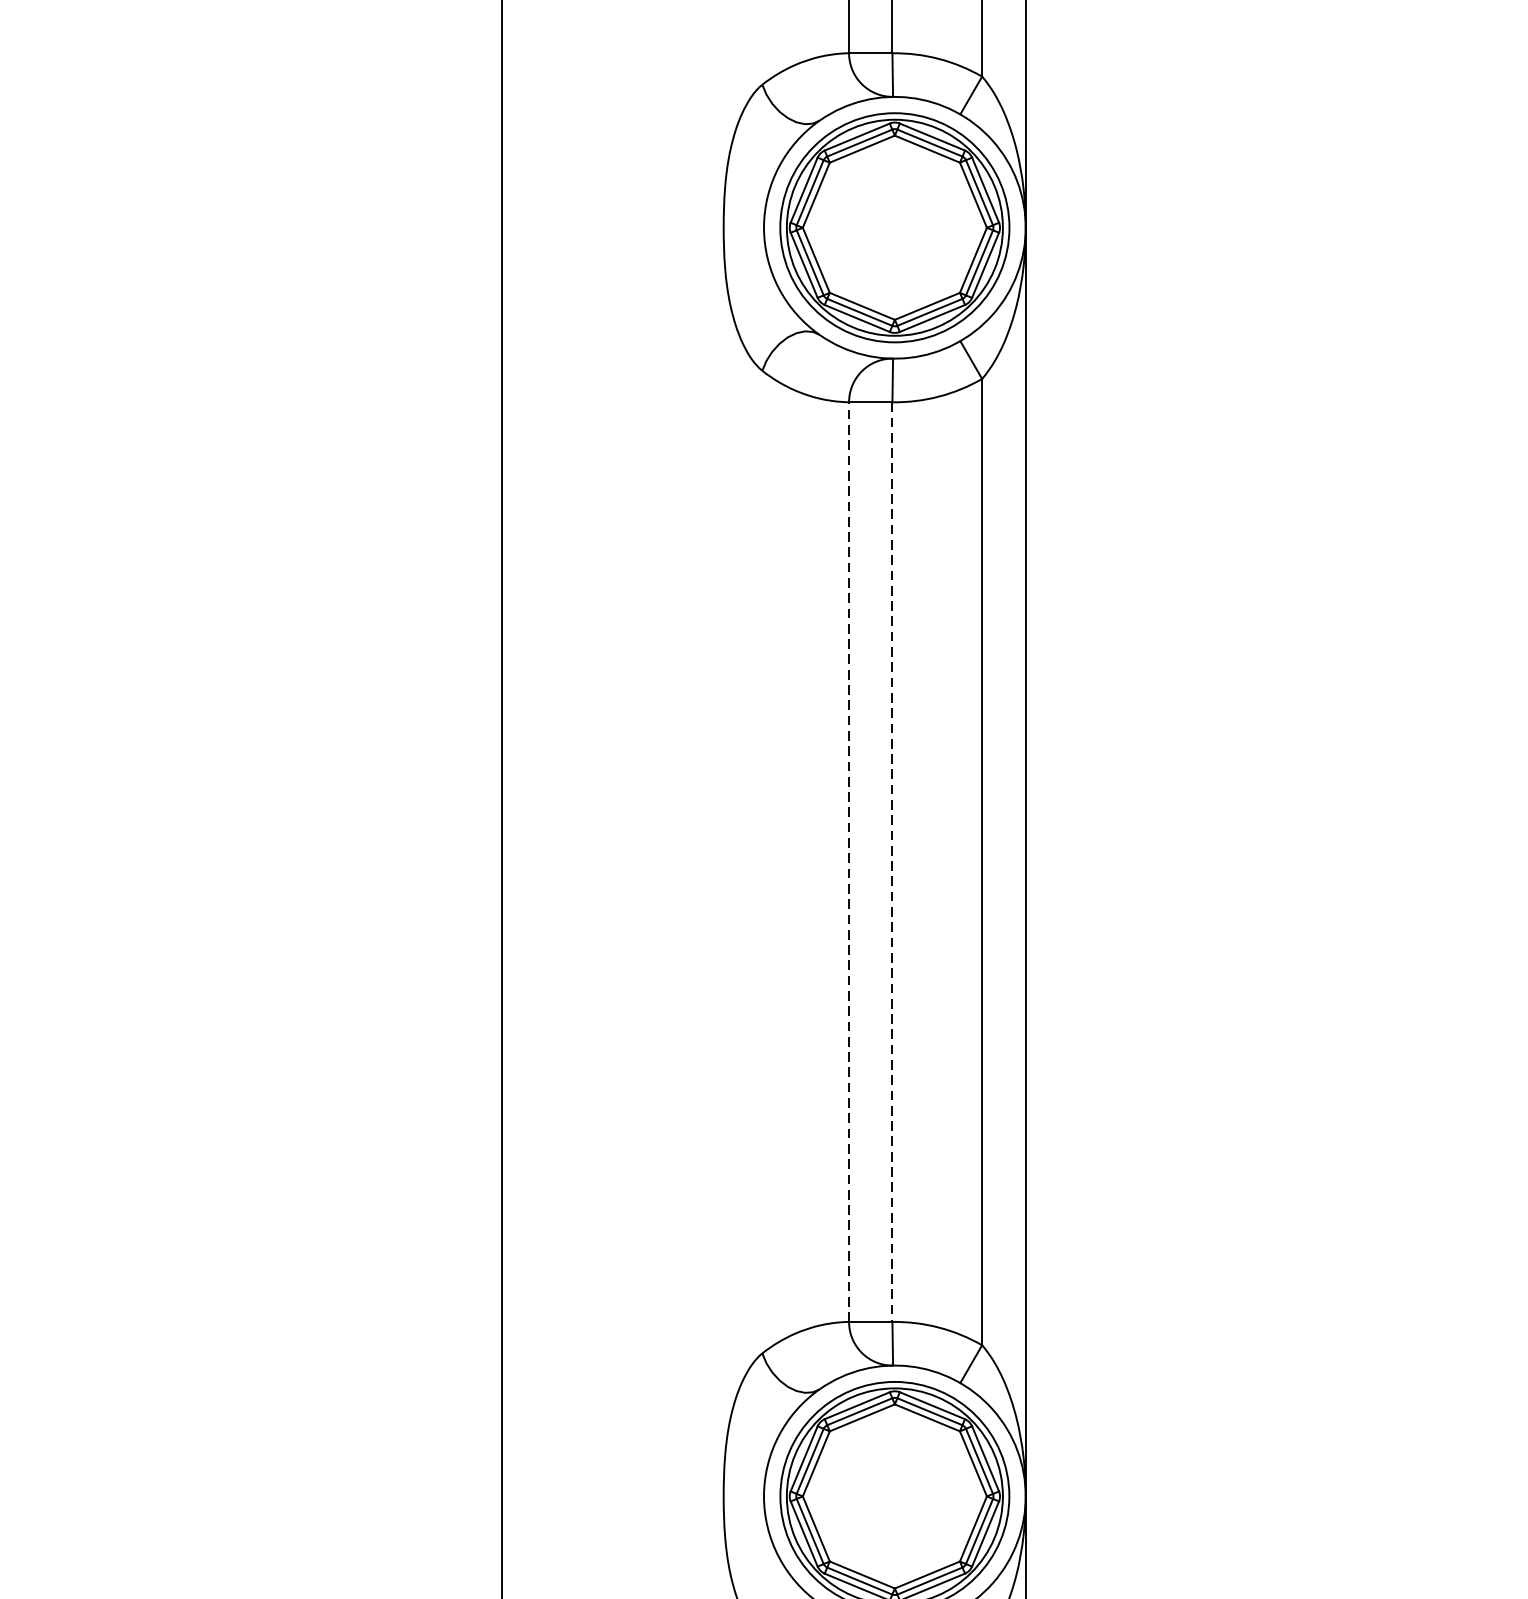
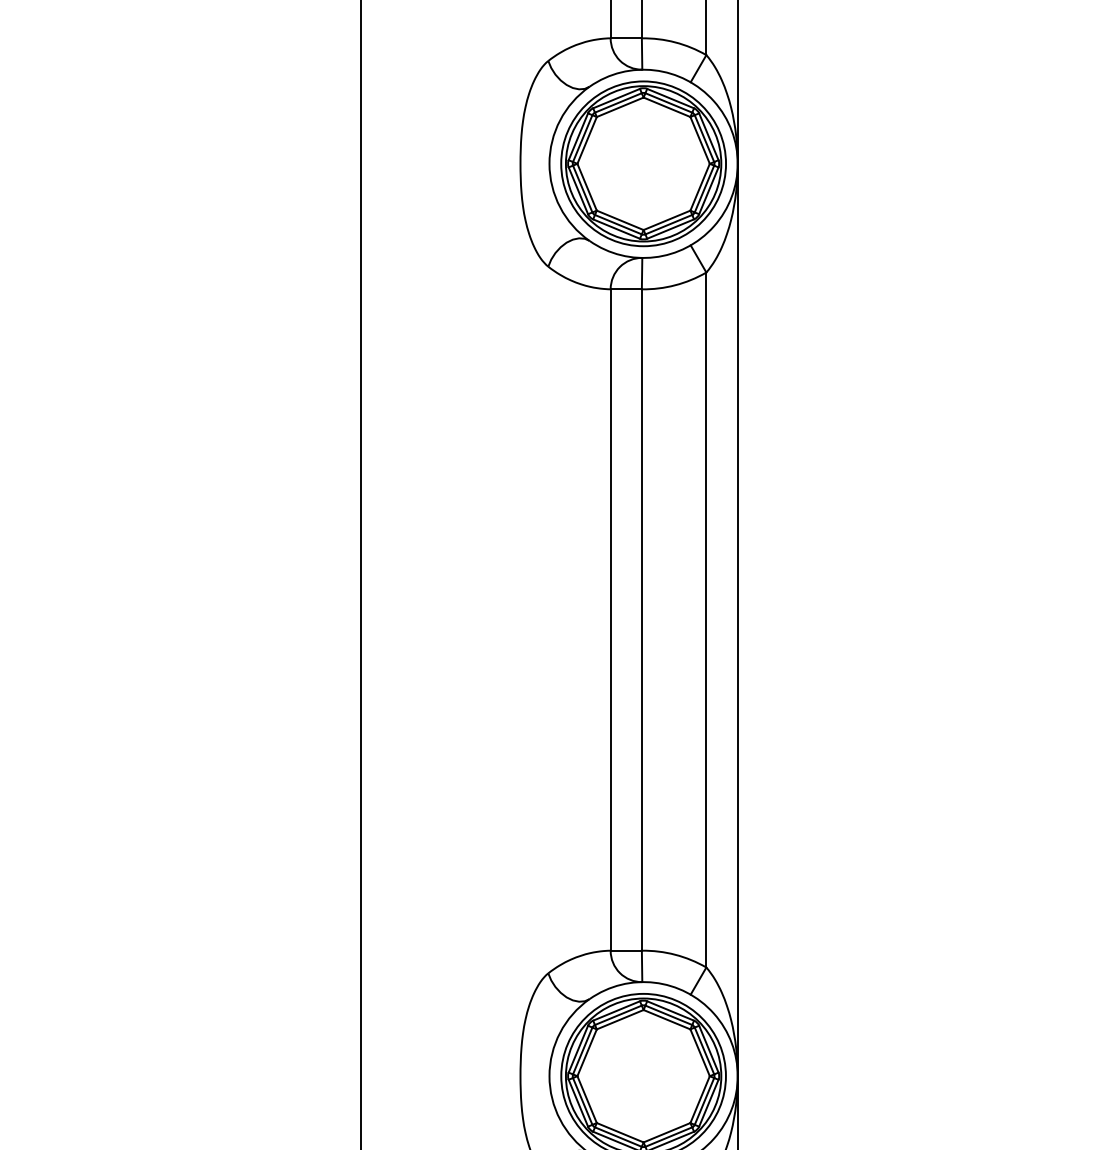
line: (848, 862) -> (610, 620), dashed -> solid
line: (891, 862) -> (641, 620), dashed -> solid

